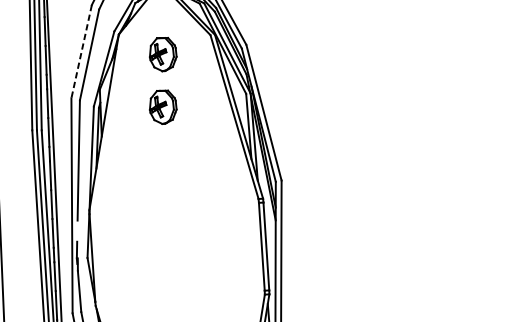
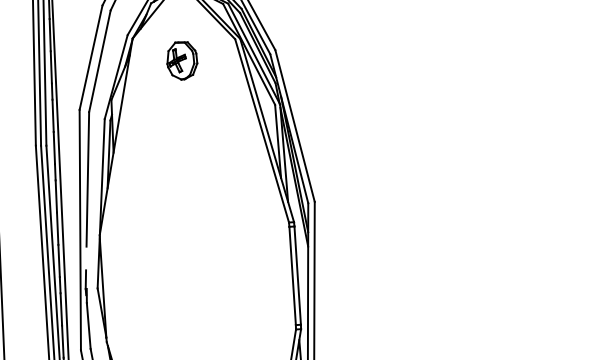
line: (81, 52) -> (90, 58), dashed -> solid
part: (163, 106) -> (182, 119), removed

